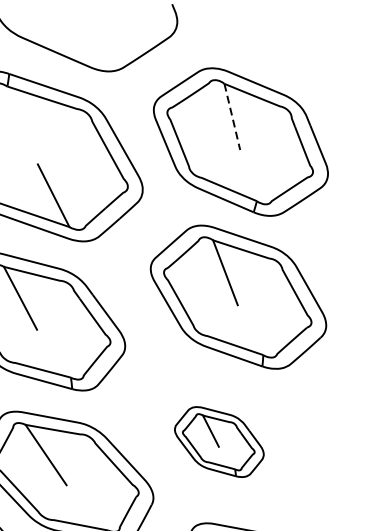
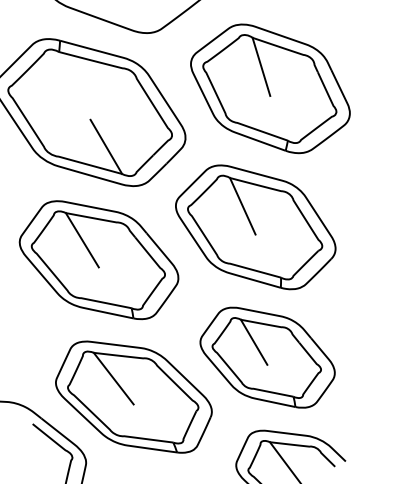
line: (232, 117) -> (261, 67), dashed -> solid
part: (238, 297) -> (255, 227), moved
part: (219, 441) -> (267, 357), size x1.67

